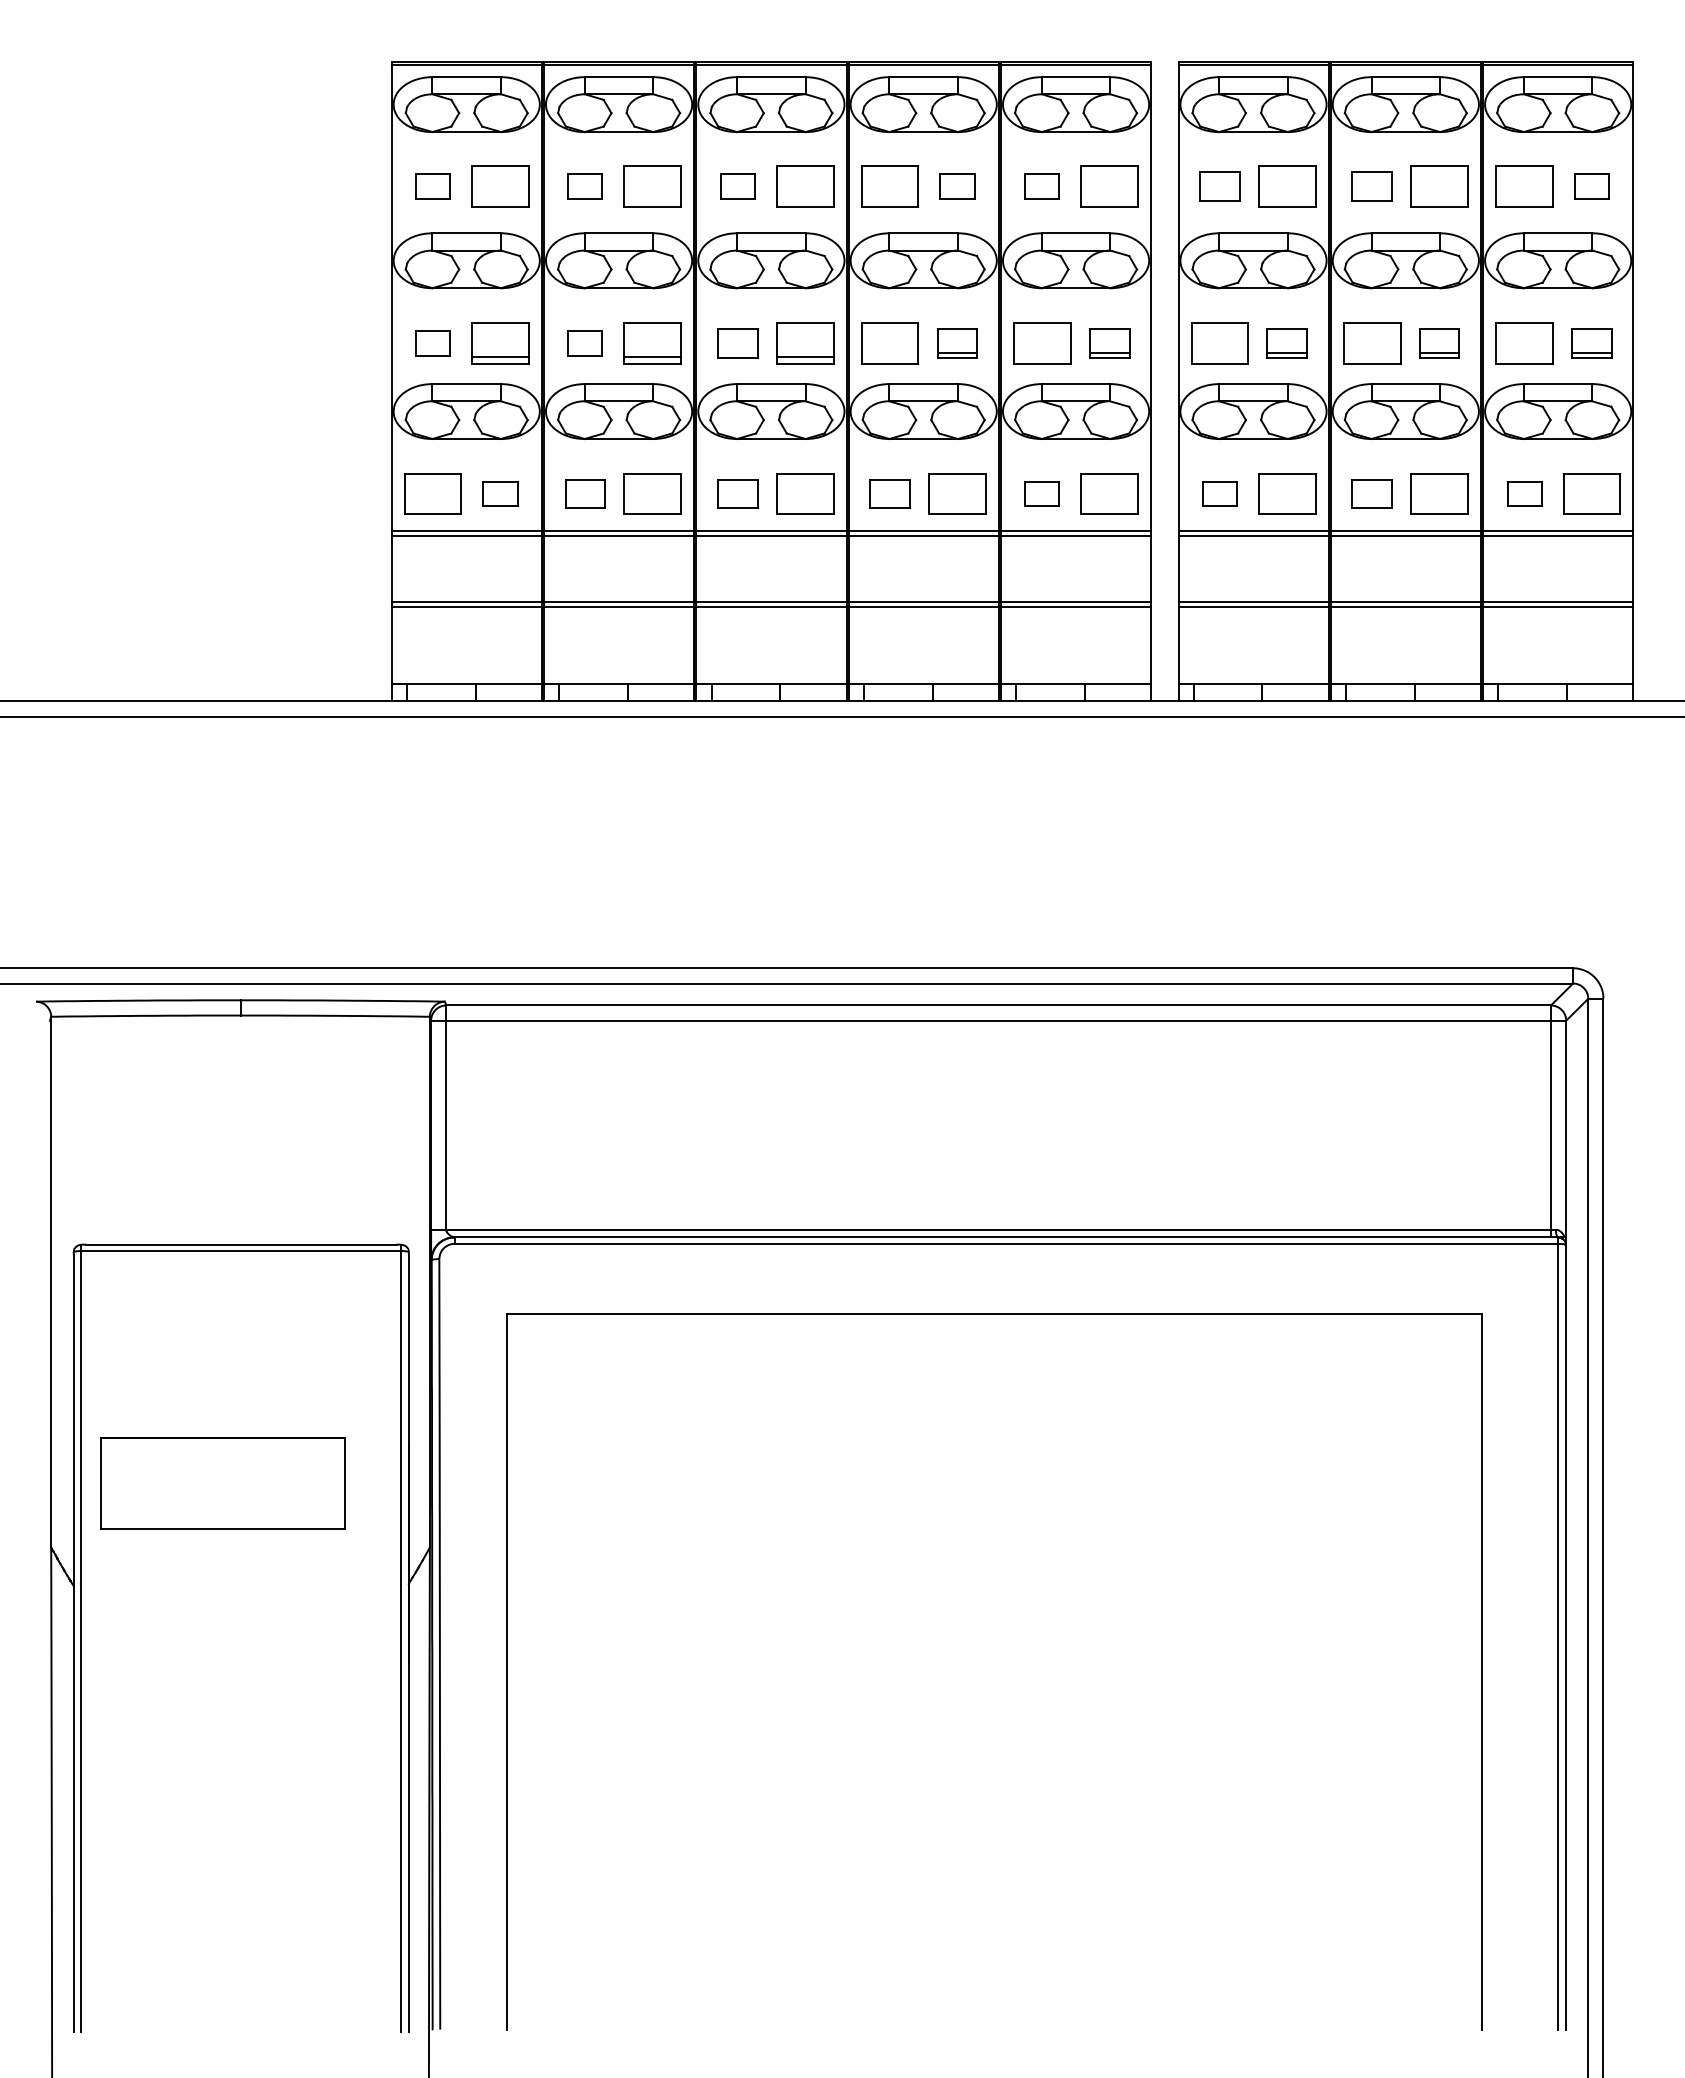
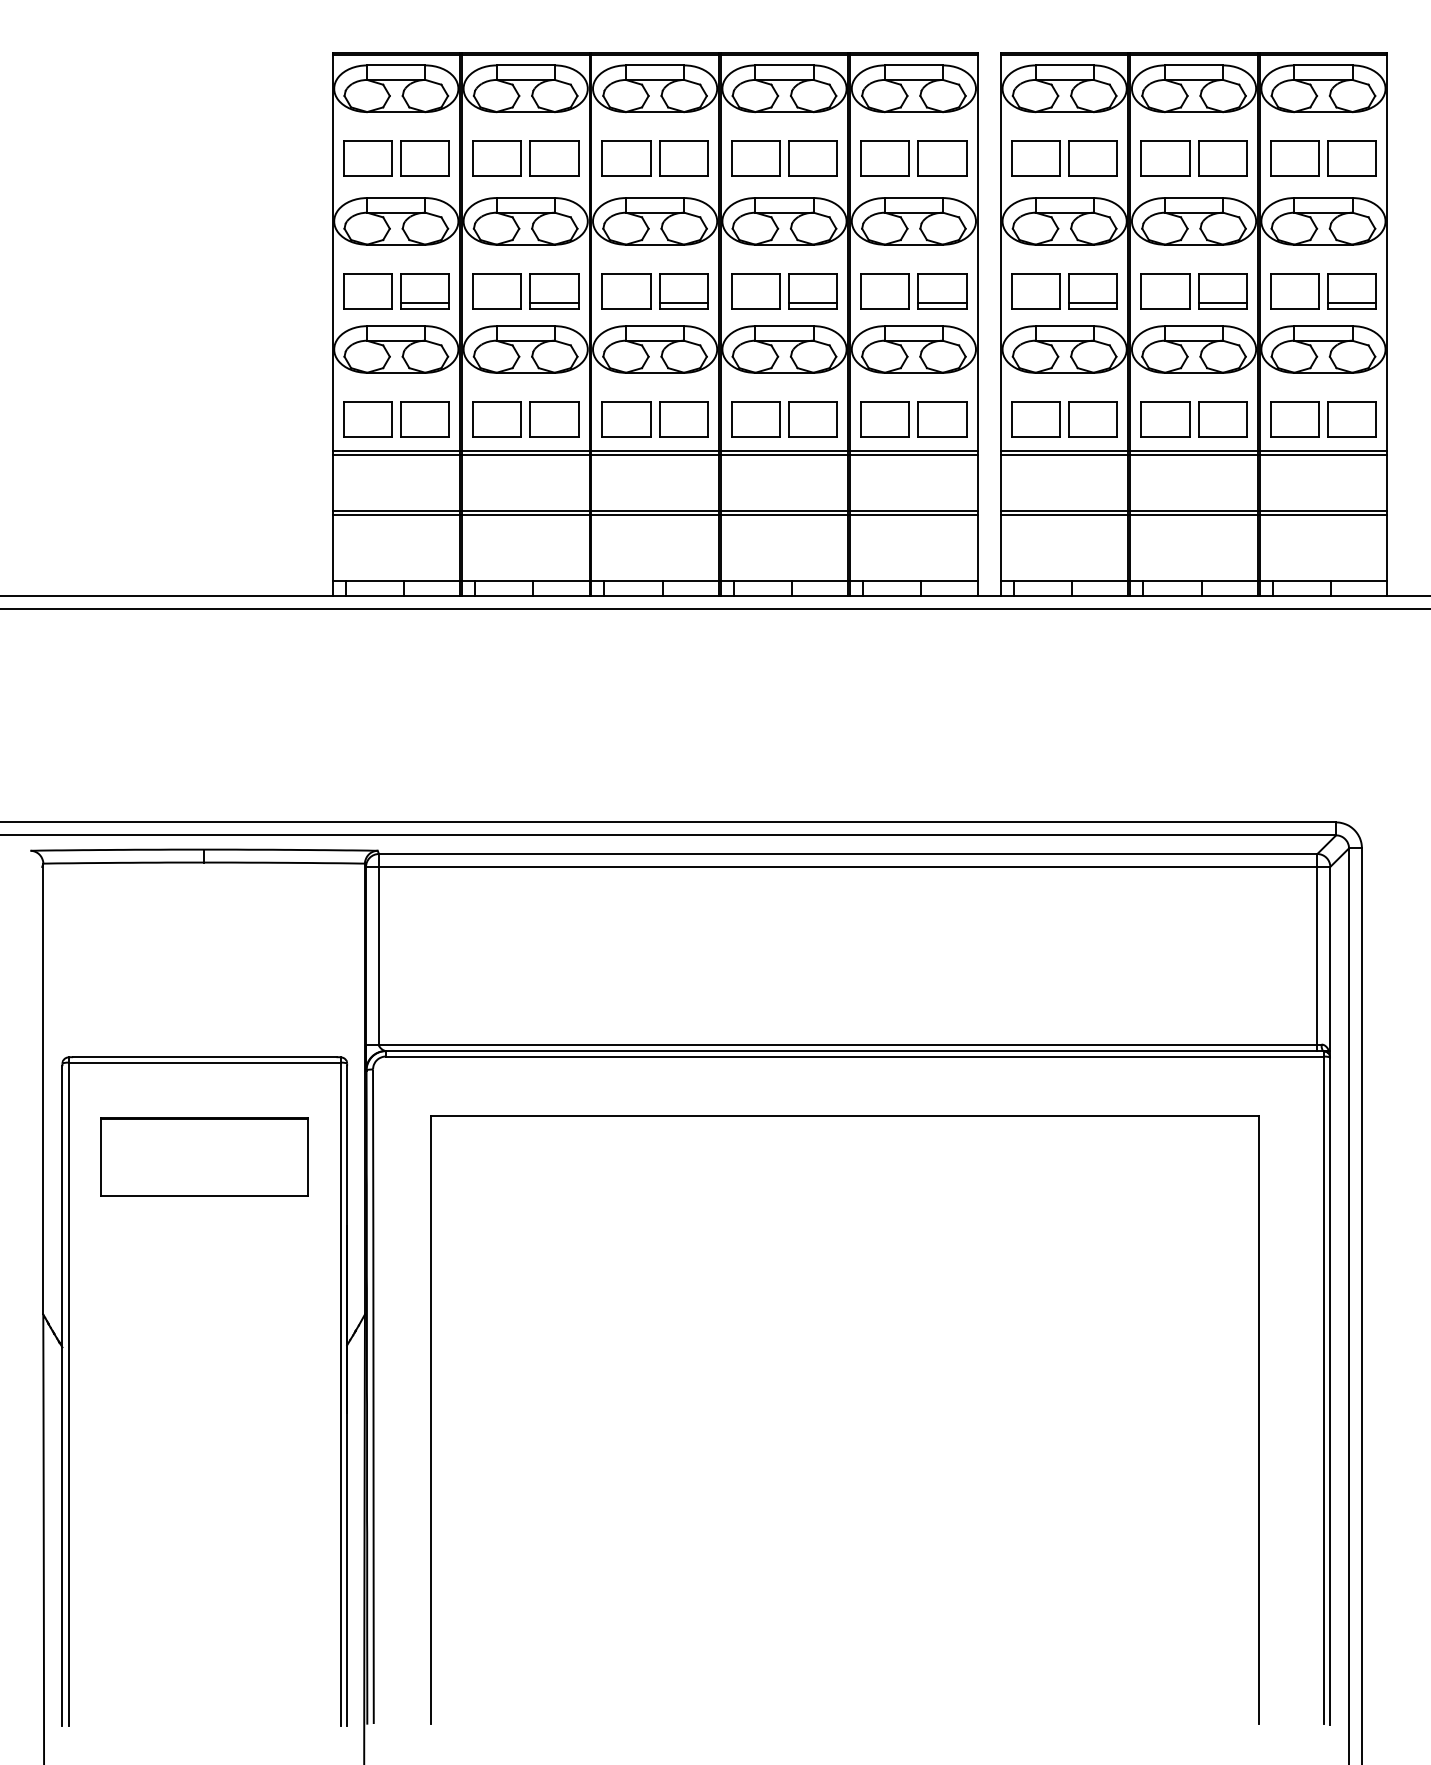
part: (432, 186) -> (367, 158), size x1.67
part: (585, 186) -> (497, 158), size x1.67
part: (737, 186) -> (626, 158), size x1.67
part: (957, 186) -> (813, 158), size x1.67
part: (1042, 186) -> (885, 158), size x1.67
part: (1219, 186) -> (1035, 158), size x1.43
part: (1372, 186) -> (1165, 158), size x1.43
part: (1591, 186) -> (1351, 158), size x1.67
part: (432, 343) -> (367, 291), size x1.67
part: (585, 343) -> (497, 291), size x1.67
part: (737, 343) -> (626, 291), size x1.43
part: (957, 343) -> (813, 291), size x1.43
part: (1109, 343) -> (942, 291), size x1.43
part: (1287, 343) -> (1093, 291), size x1.43
part: (1439, 343) -> (1222, 291), size x1.43
part: (1591, 343) -> (1351, 291), size x1.43
part: (500, 493) -> (424, 419), size x1.67
part: (585, 493) -> (497, 419), size x1.43
part: (737, 493) -> (626, 419), size x1.43
part: (889, 493) -> (755, 419), size x1.43
part: (1042, 493) -> (885, 419), size x1.67
part: (1219, 493) -> (1035, 419), size x1.67
part: (1372, 493) -> (1165, 419), size x1.43
part: (1524, 493) -> (1294, 419), size x1.67
part: (222, 1483) -> (204, 1157), moved

